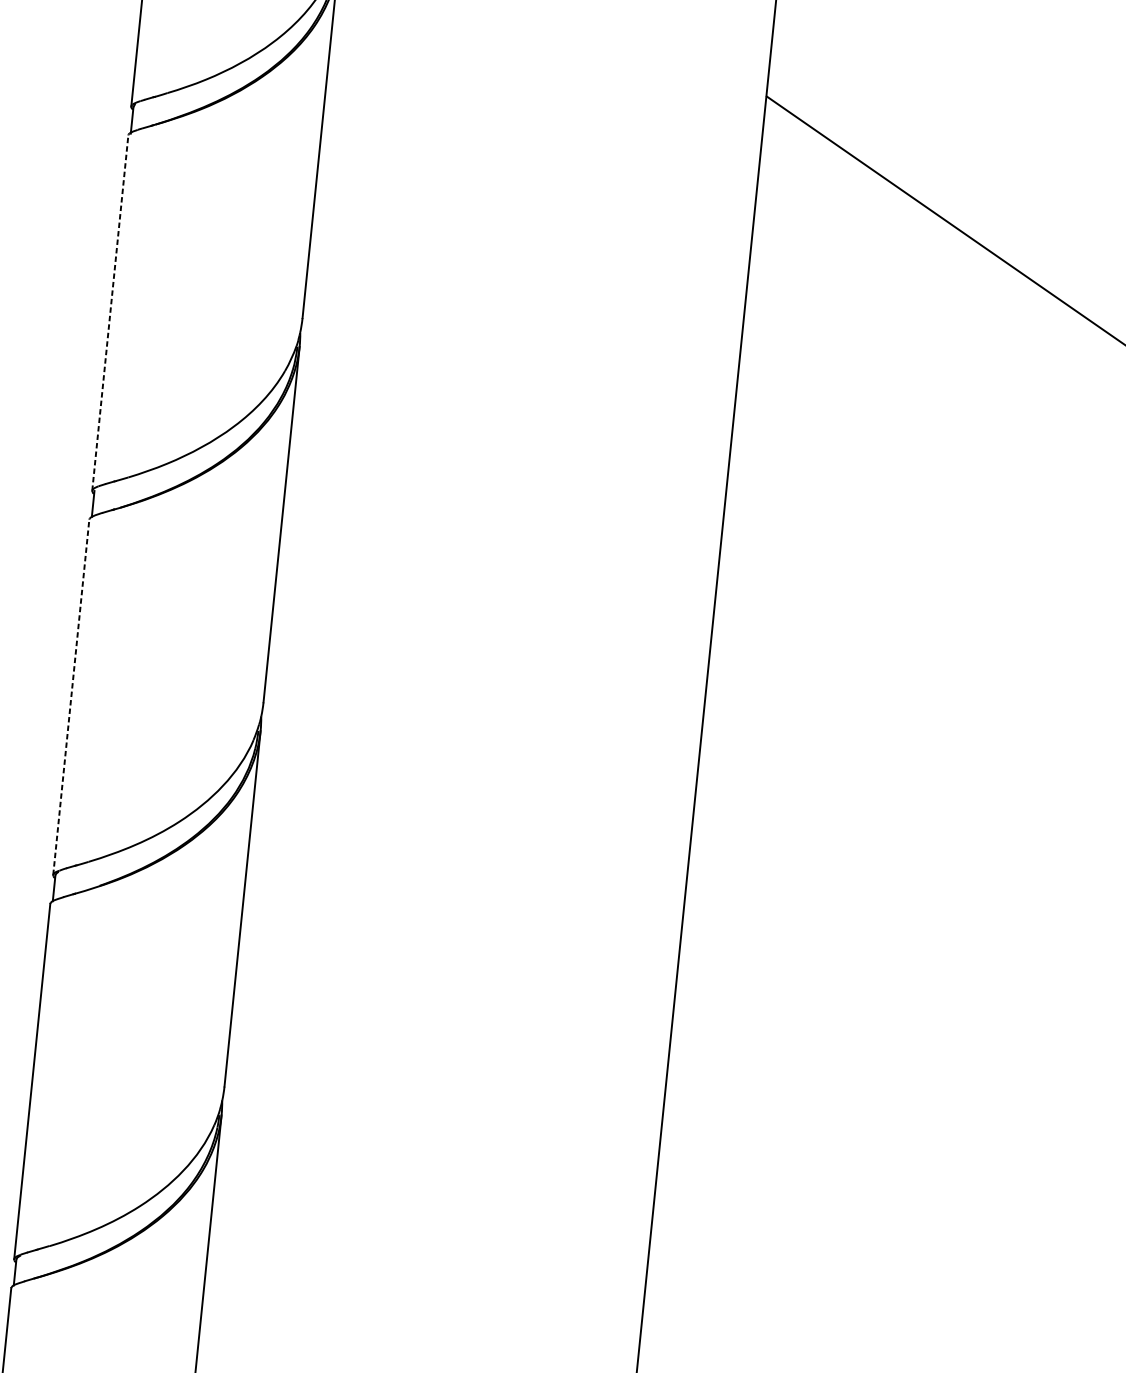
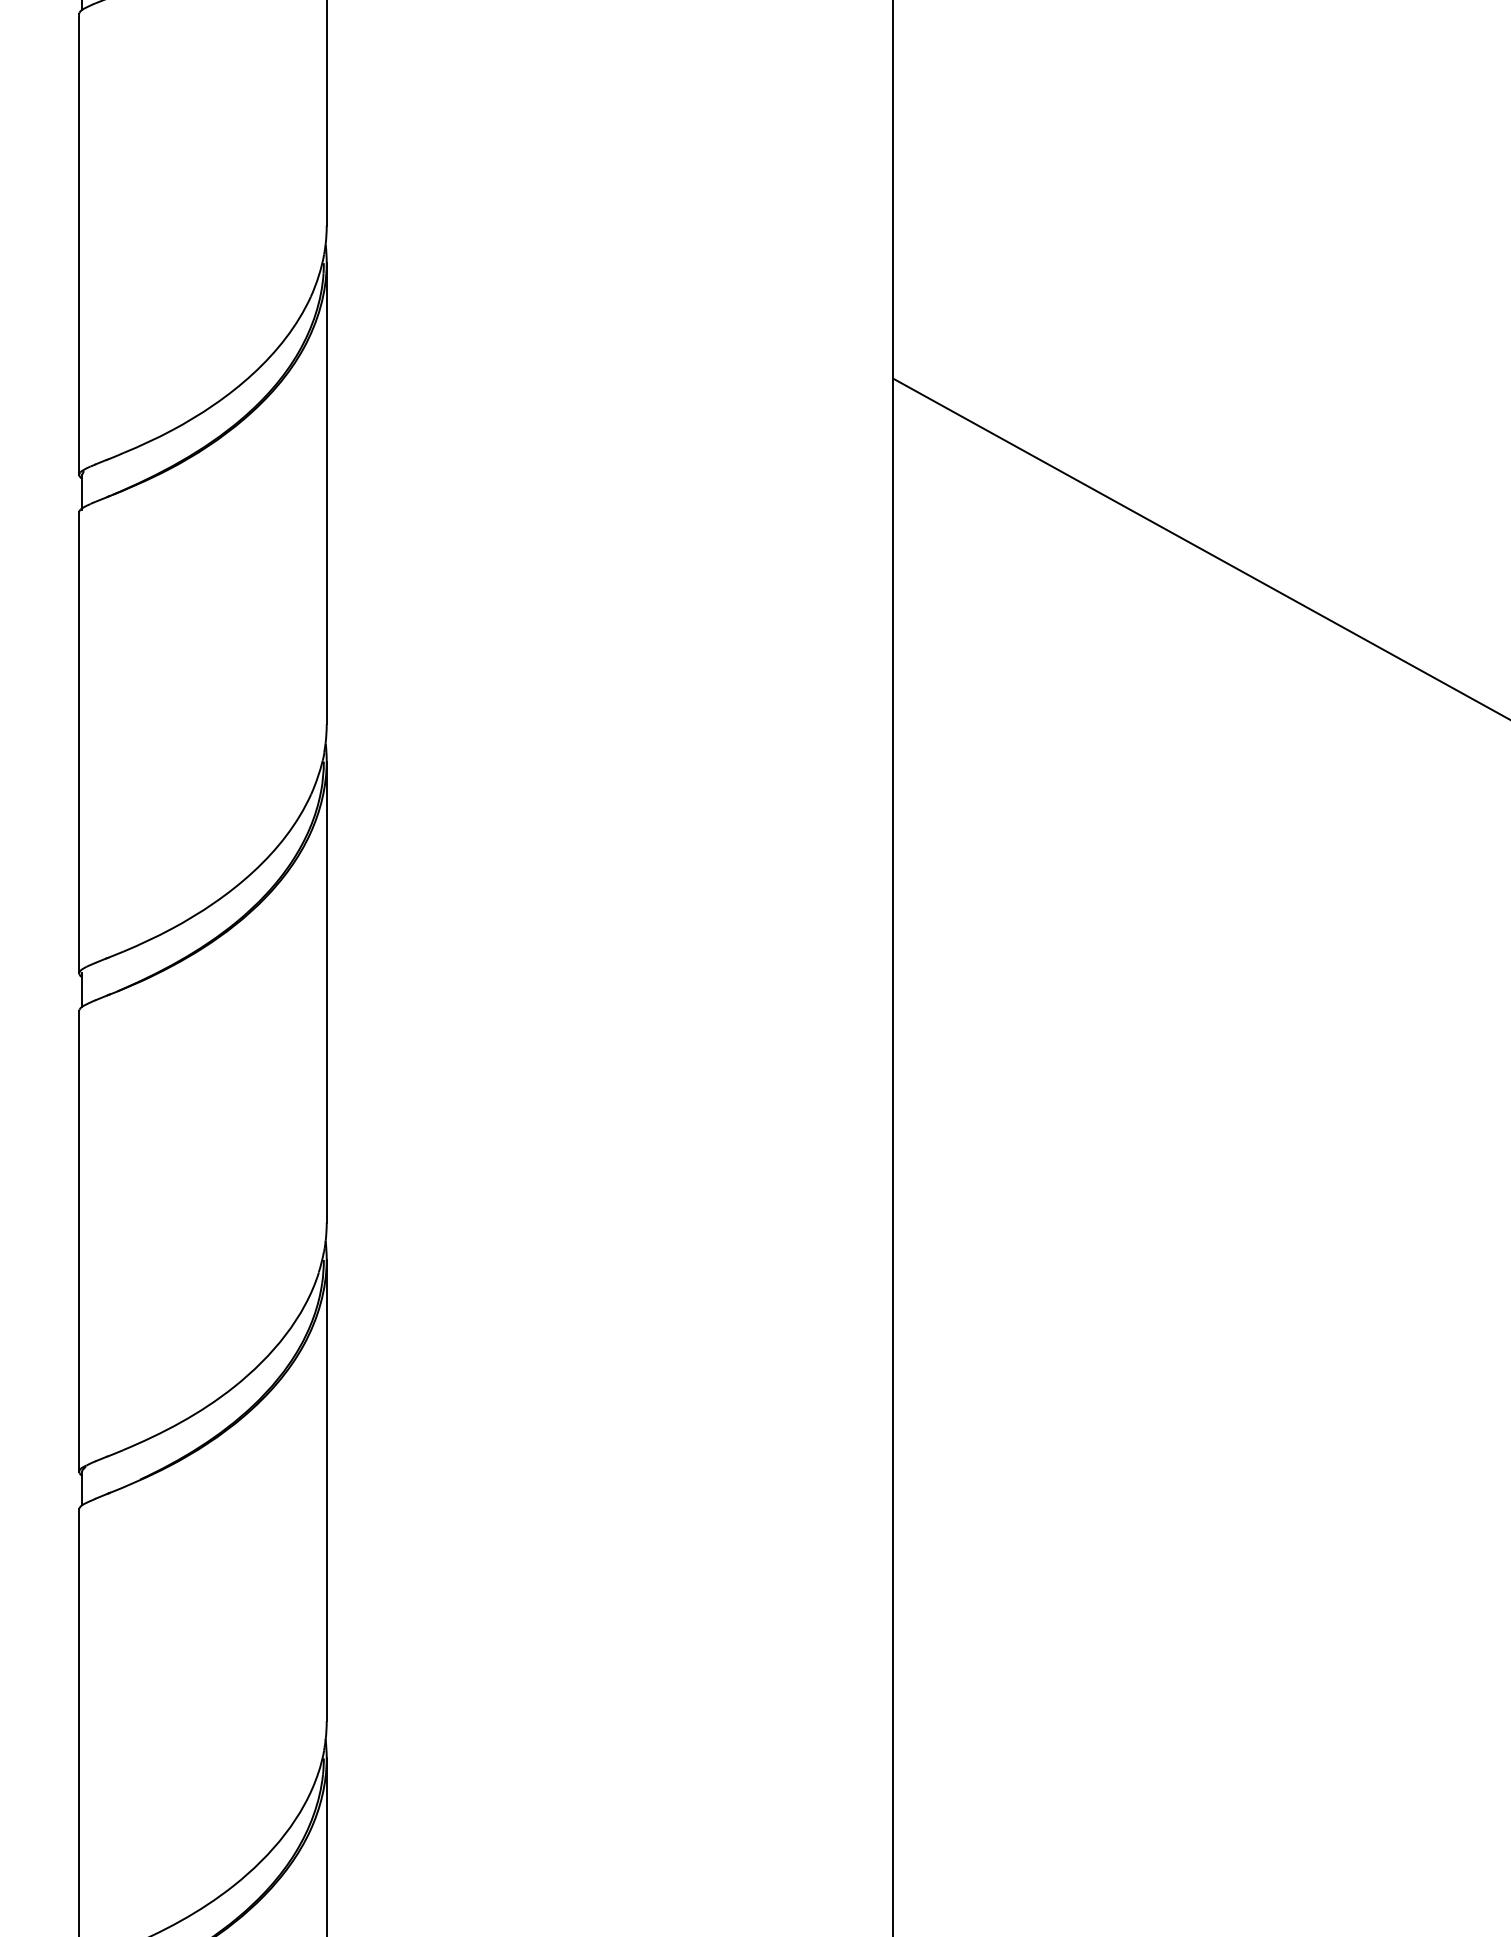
line: (110, 312) -> (79, 742), dashed -> solid
line: (71, 697) -> (79, 1241), dashed -> solid

